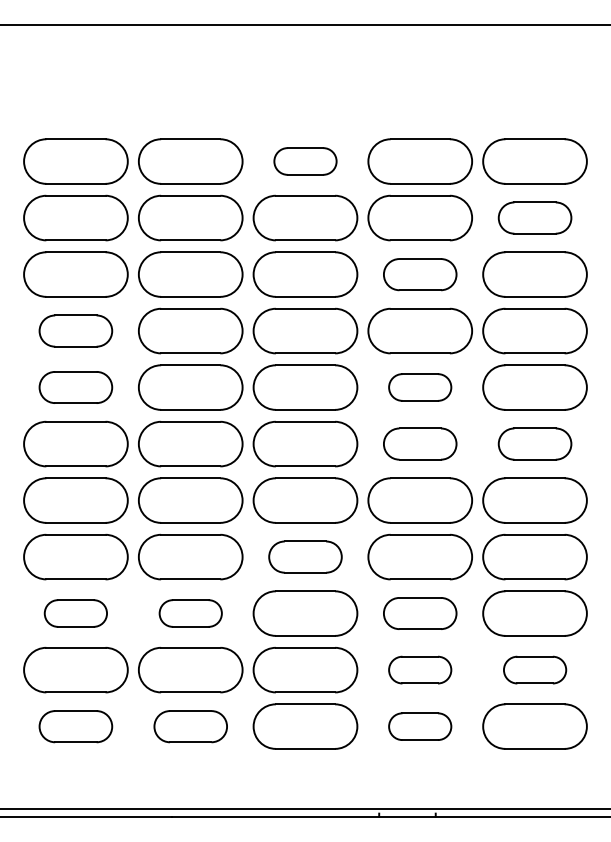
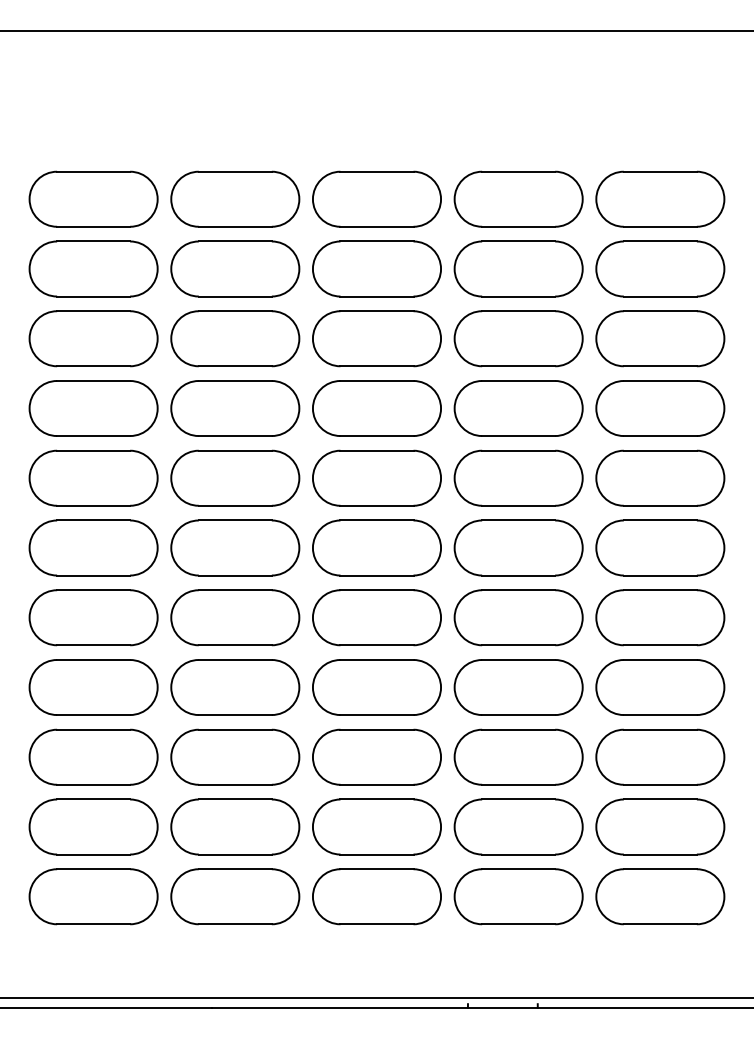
part: (305, 160) -> (376, 198), size x1.67
part: (535, 217) -> (660, 268), size x1.43
part: (420, 274) -> (518, 338), size x1.43
part: (75, 331) -> (93, 408), size x1.43
part: (75, 386) -> (93, 477), size x1.43
part: (420, 386) -> (518, 477), size x1.67
part: (420, 443) -> (518, 547), size x1.43
part: (535, 443) -> (660, 547), size x1.43
part: (305, 557) -> (376, 687), size x1.43
part: (75, 612) -> (93, 756), size x1.67
part: (190, 612) -> (235, 756), size x1.67
part: (420, 612) -> (518, 756), size x1.43
part: (420, 669) -> (518, 826), size x1.67
part: (535, 669) -> (660, 826), size x1.67
part: (75, 726) -> (93, 896), size x1.43
part: (190, 726) -> (235, 896), size x1.43
part: (420, 726) -> (518, 896), size x1.67

